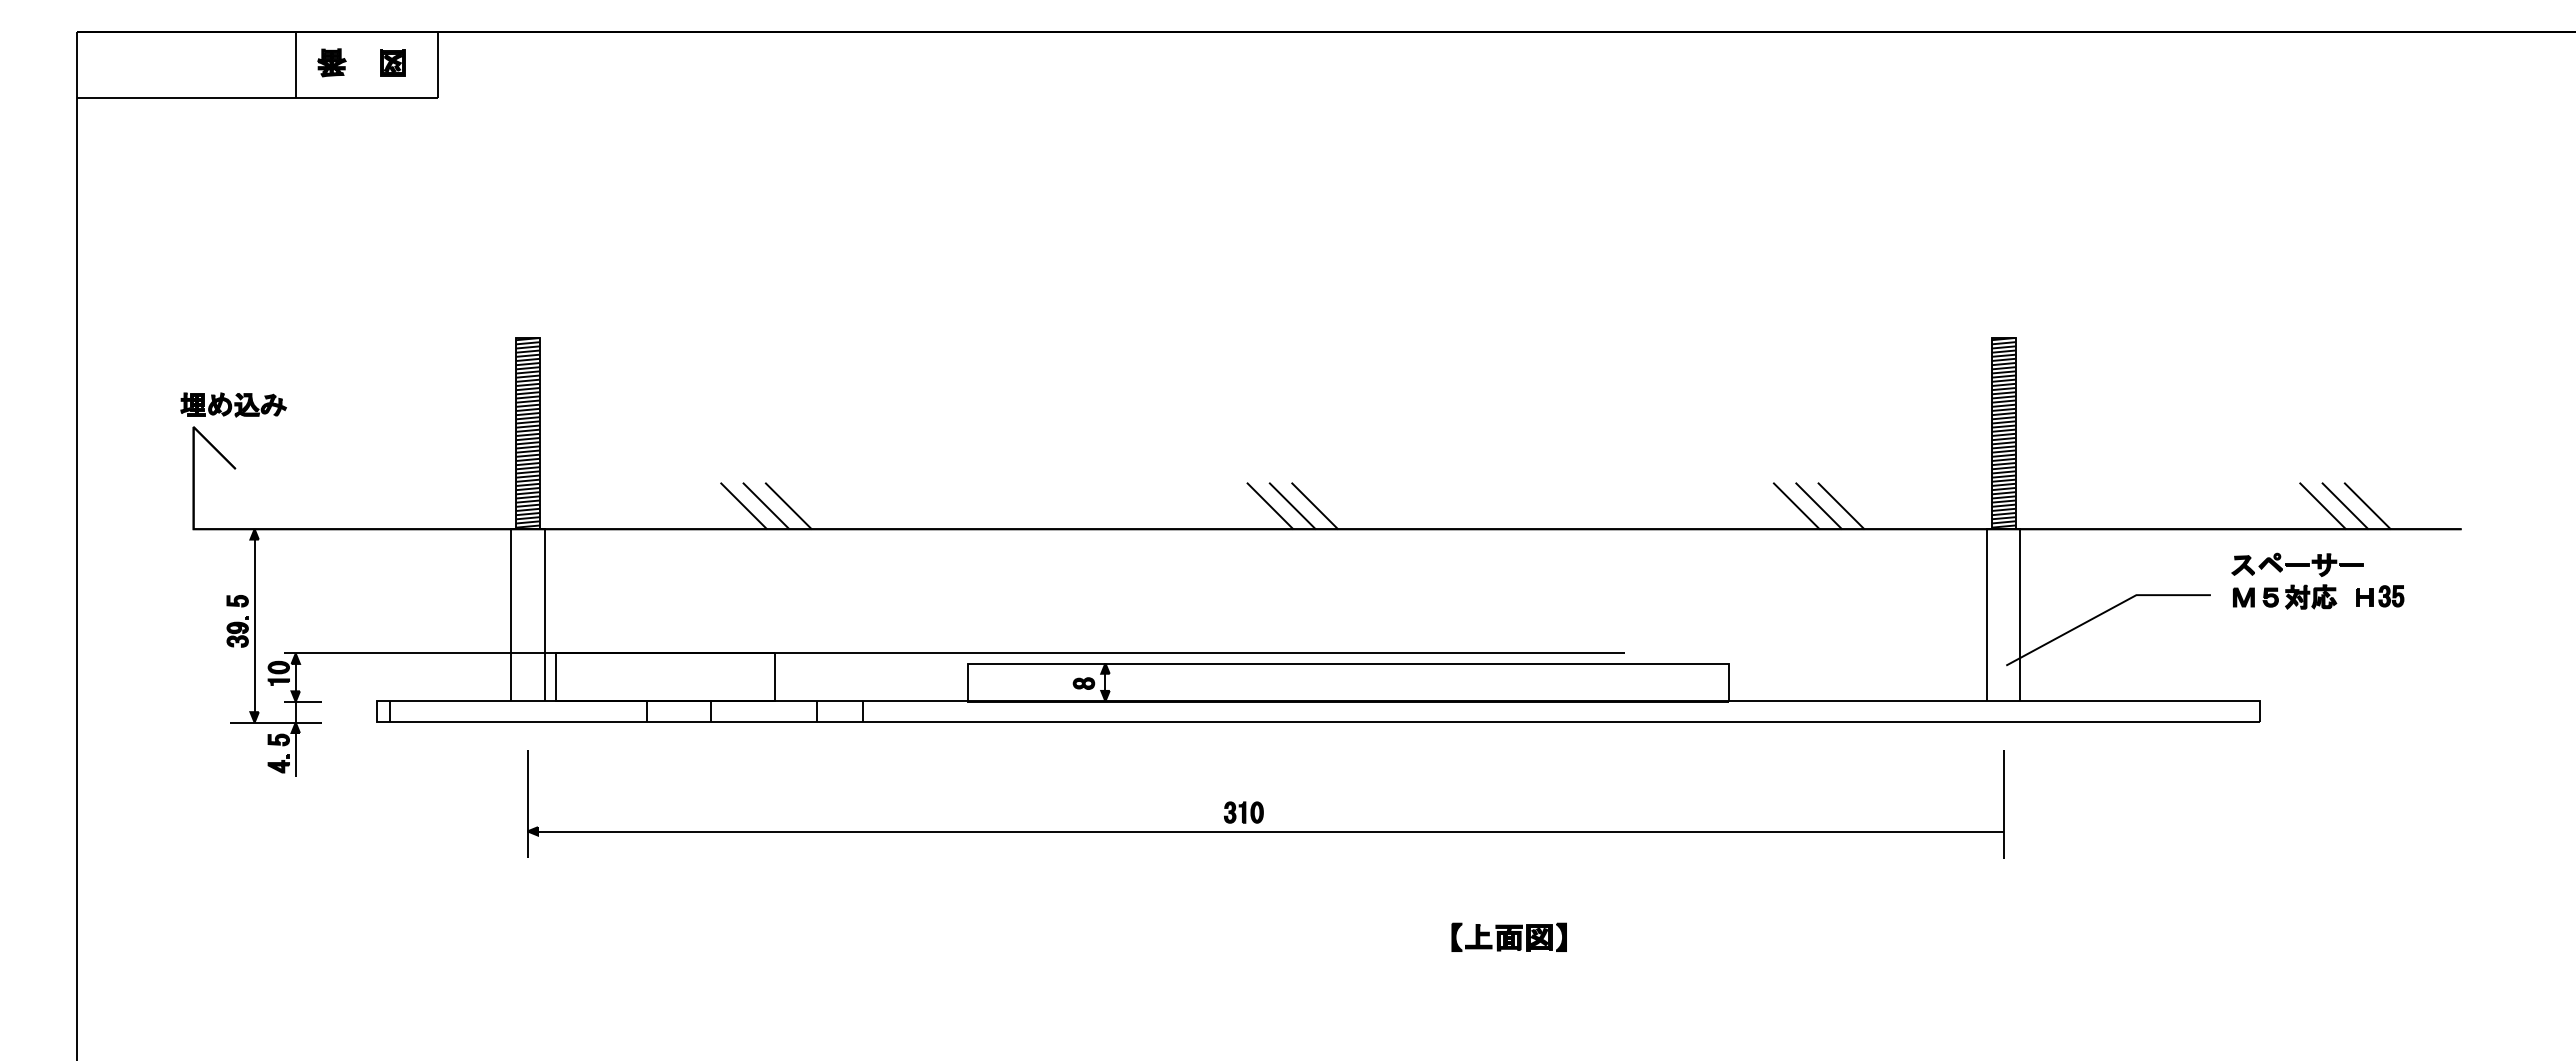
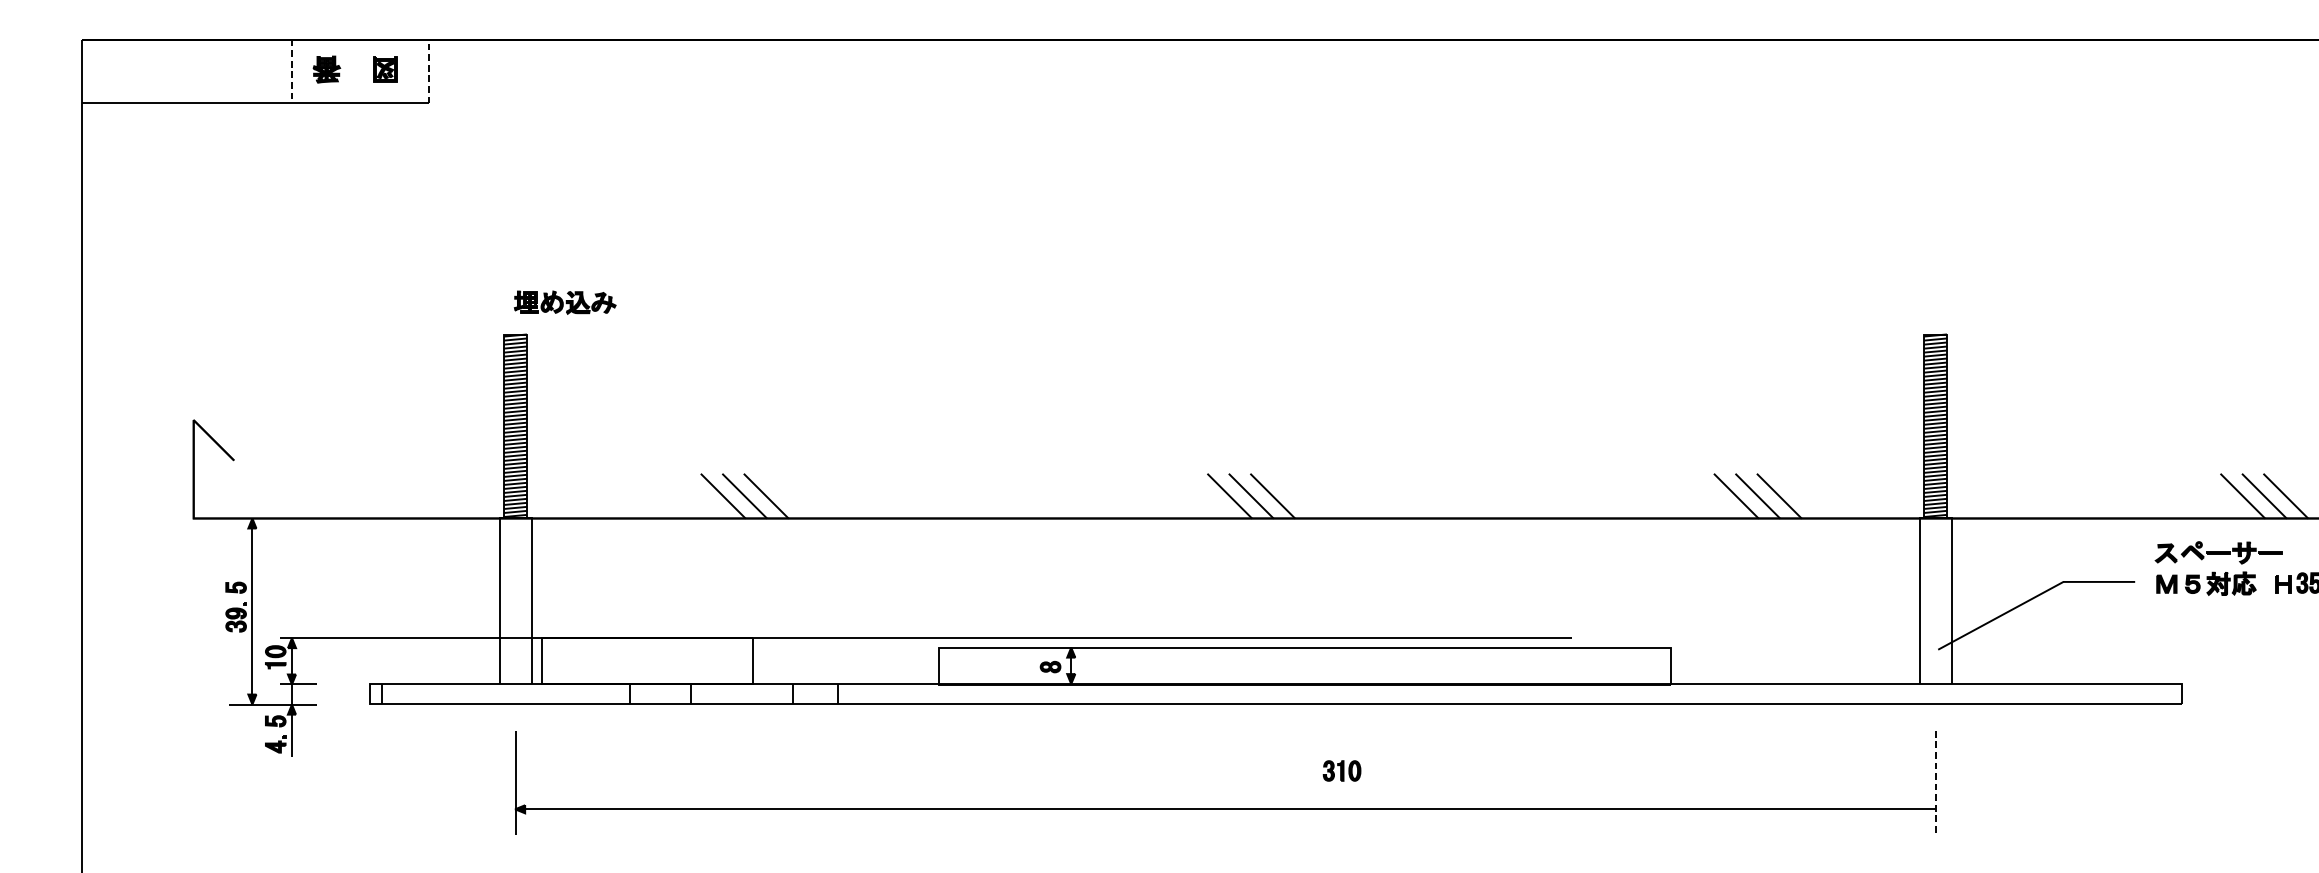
line: (438, 64) -> (429, 71), solid -> dashed
line: (295, 65) -> (291, 72), solid -> dashed
part: (233, 404) -> (565, 302), moved
line: (2003, 804) -> (1935, 783), solid -> dashed
part: (1243, 812) -> (1341, 770), moved

